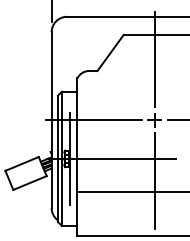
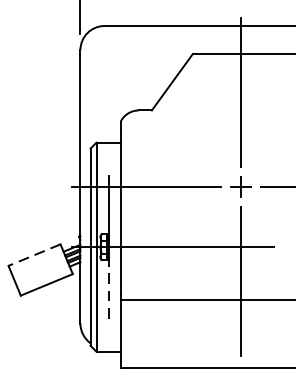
line: (21, 164) -> (33, 256), solid -> dashed
line: (69, 185) -> (108, 288), solid -> dashed

